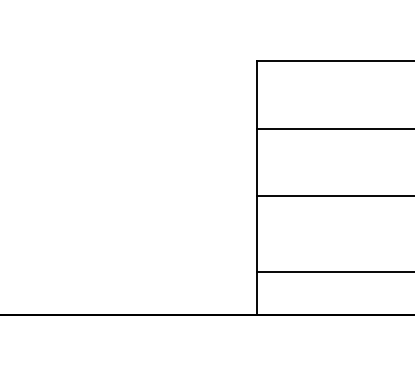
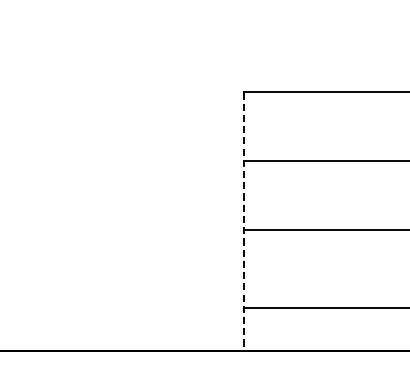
line: (256, 188) -> (244, 222), solid -> dashed

